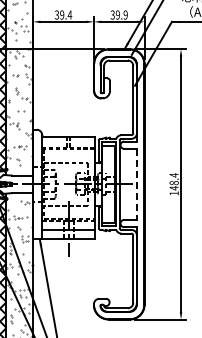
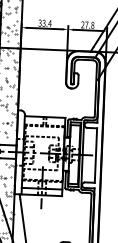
text: (118, 14) -> (87, 24), 39.9 -> 27.8
text: (62, 15) -> (44, 23), 39.4 -> 33.4
line: (136, 184) -> (95, 155), dashed -> solid

